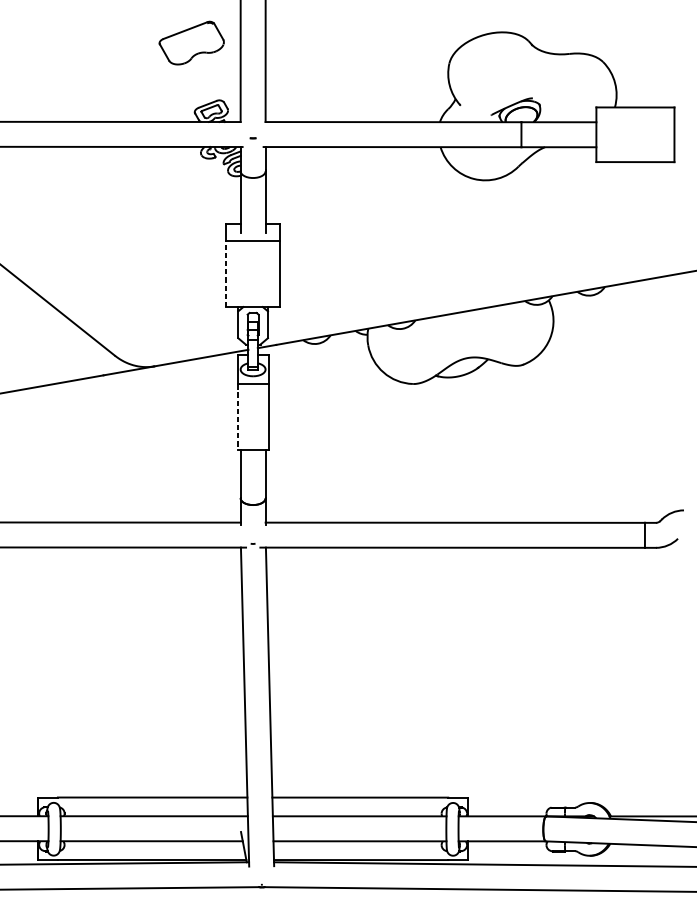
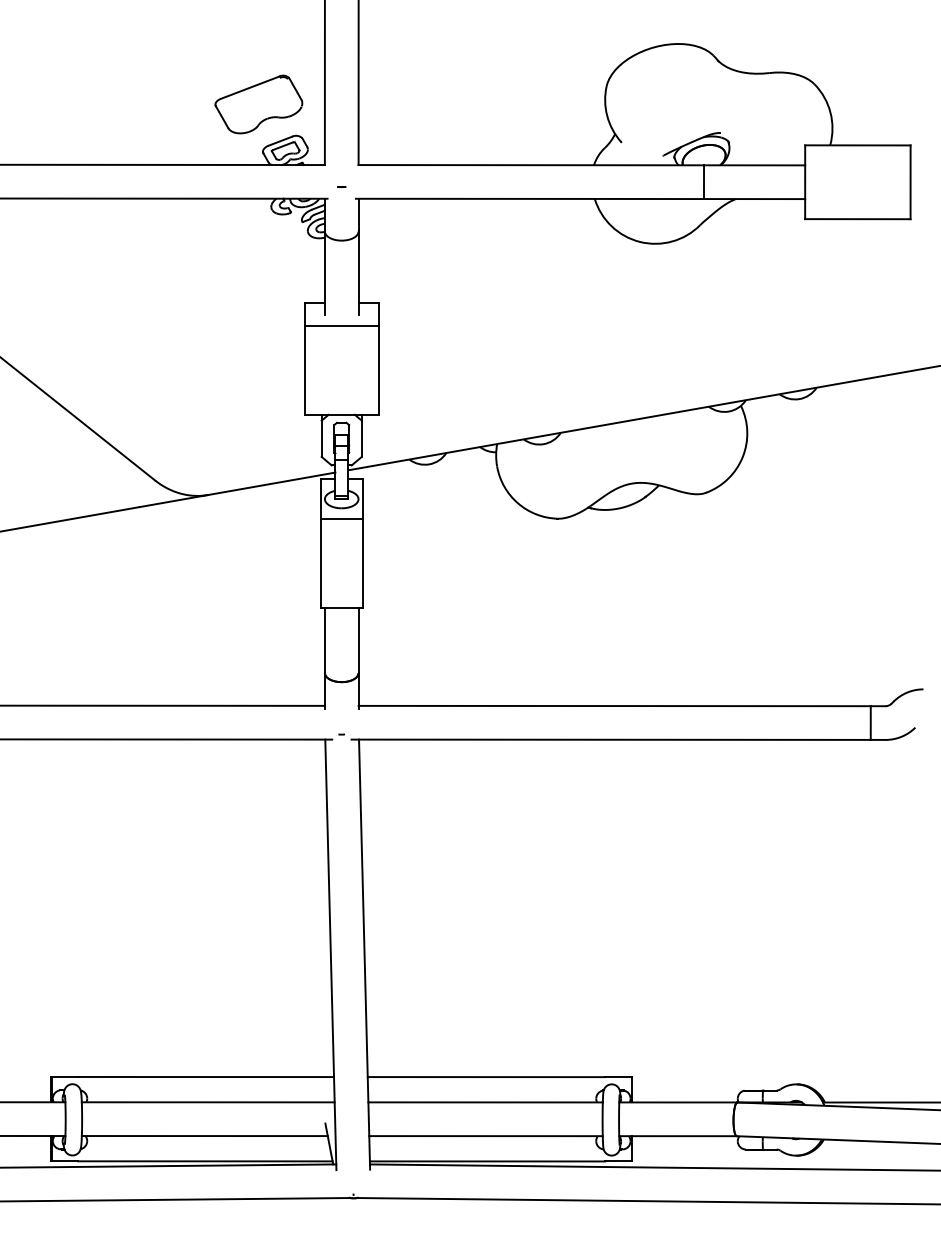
part: (191, 43) -> (258, 104), moved
line: (225, 274) -> (304, 370), dashed -> solid
line: (237, 417) -> (320, 564), dashed -> solid

